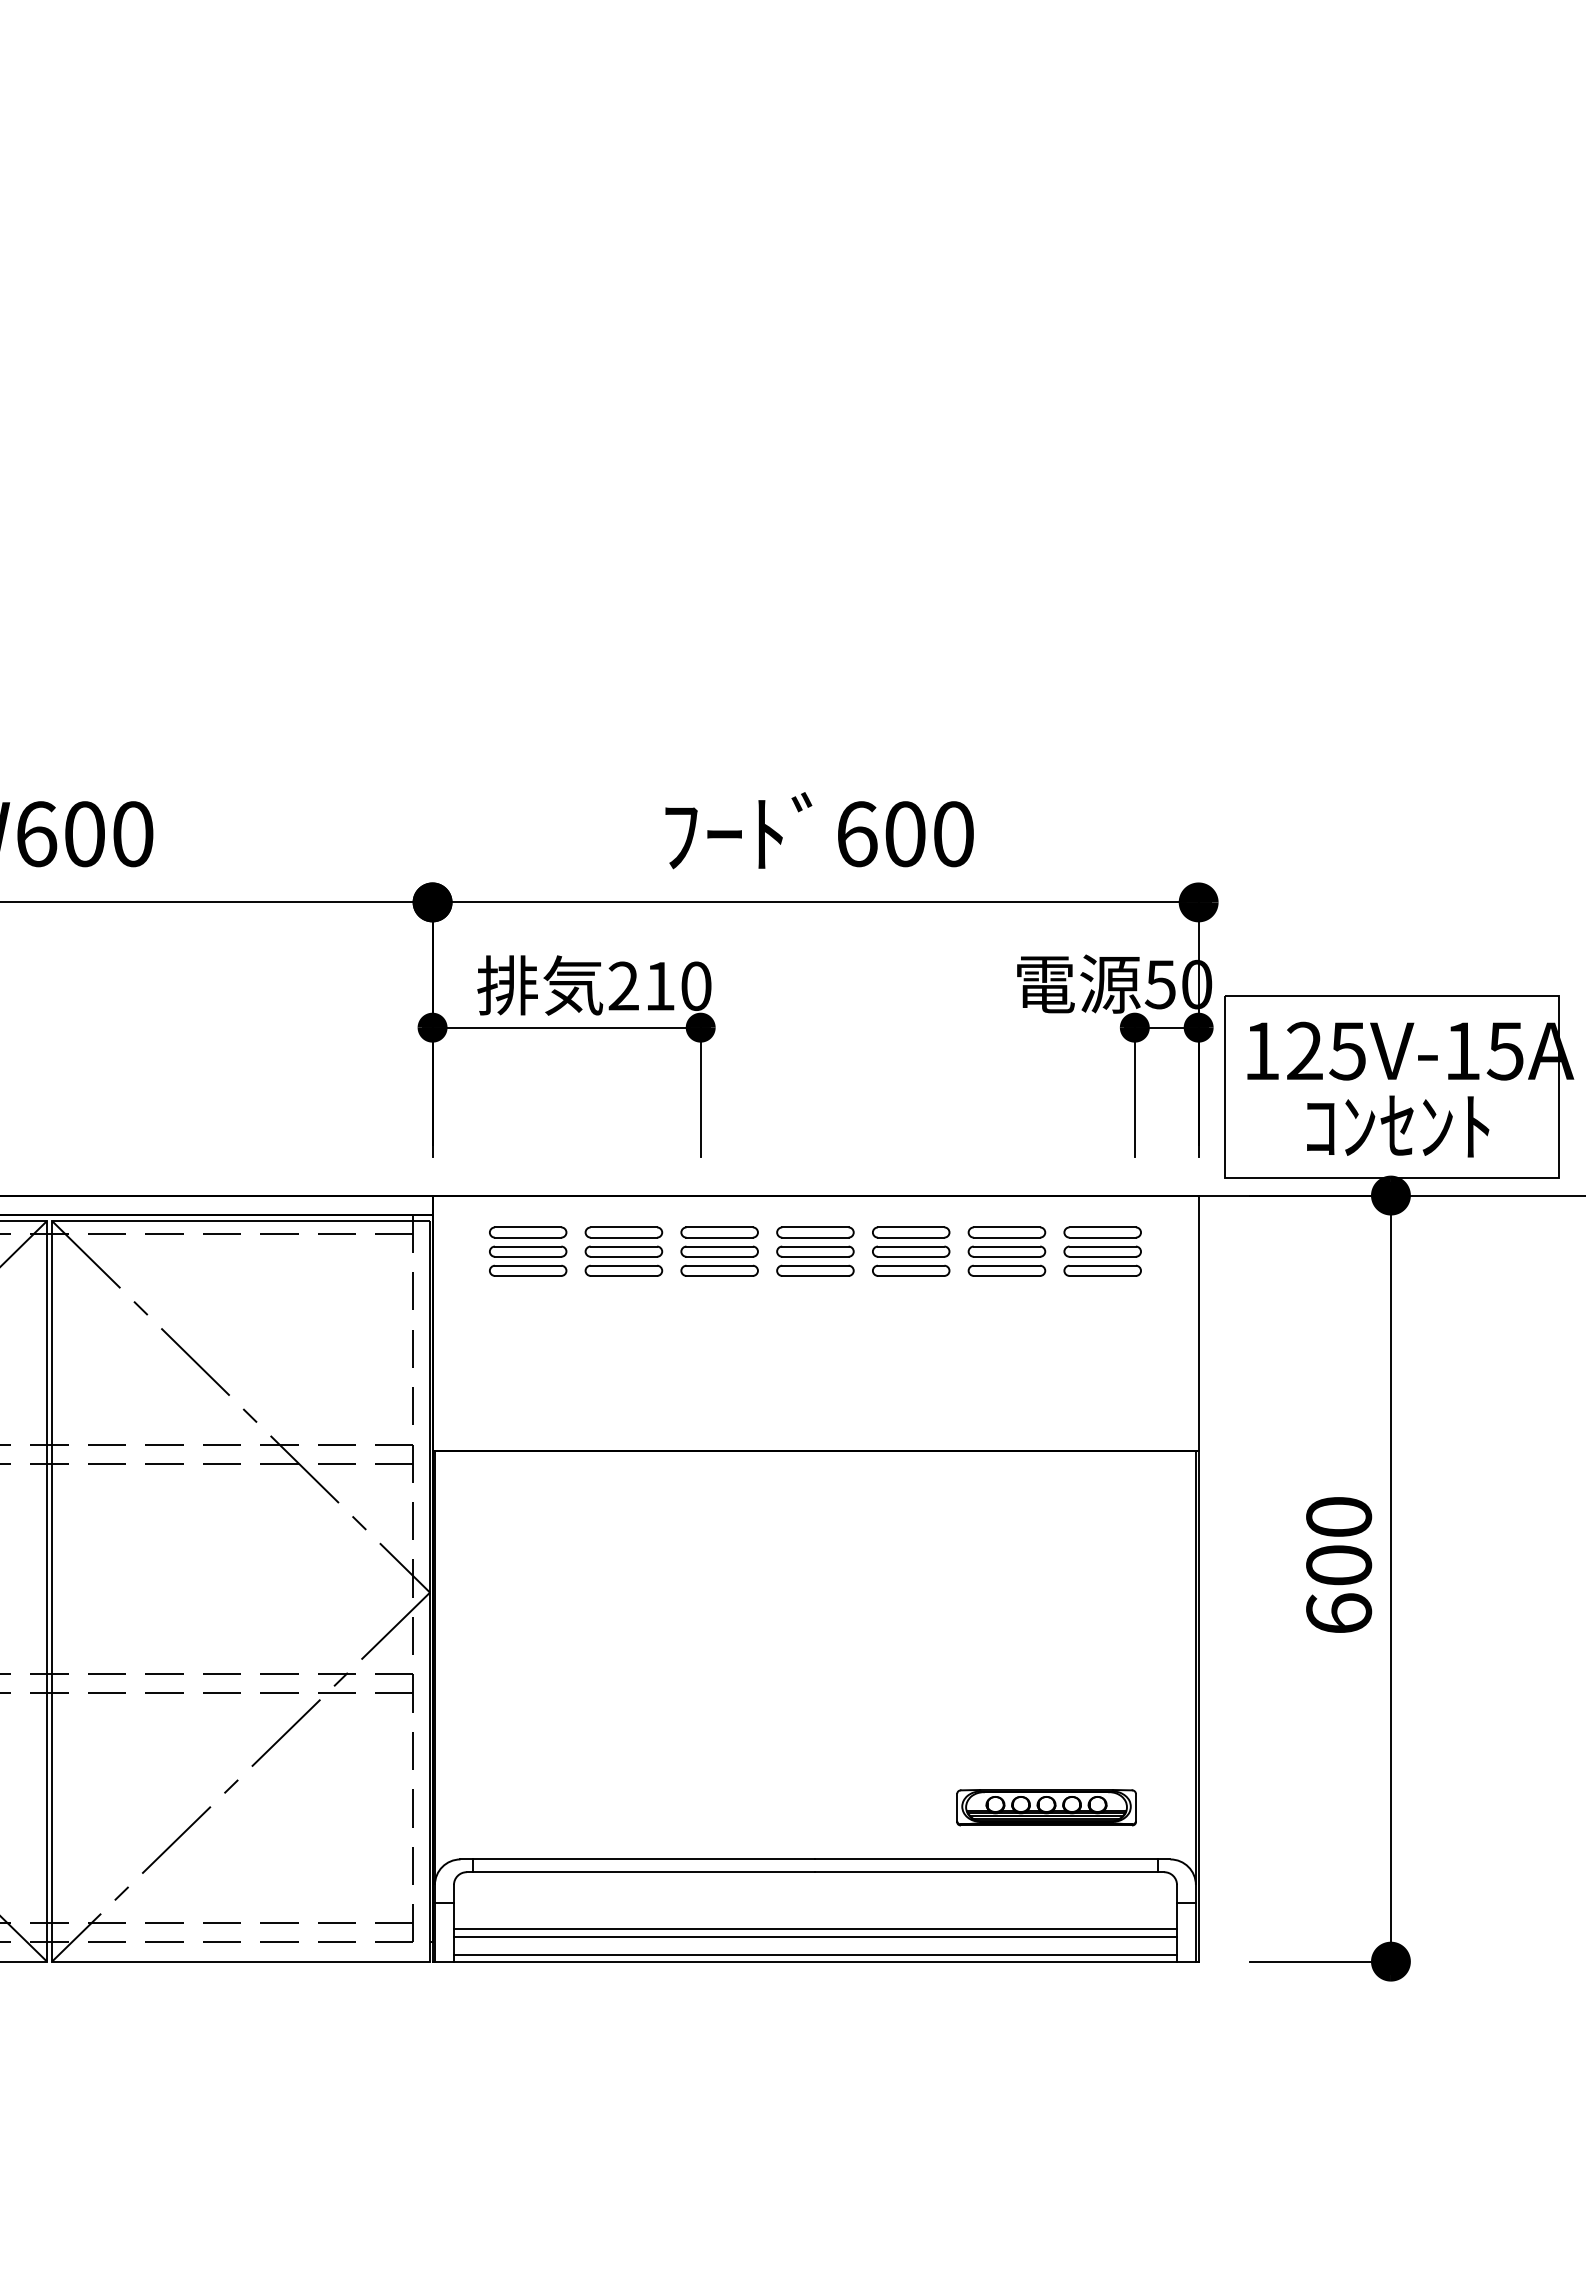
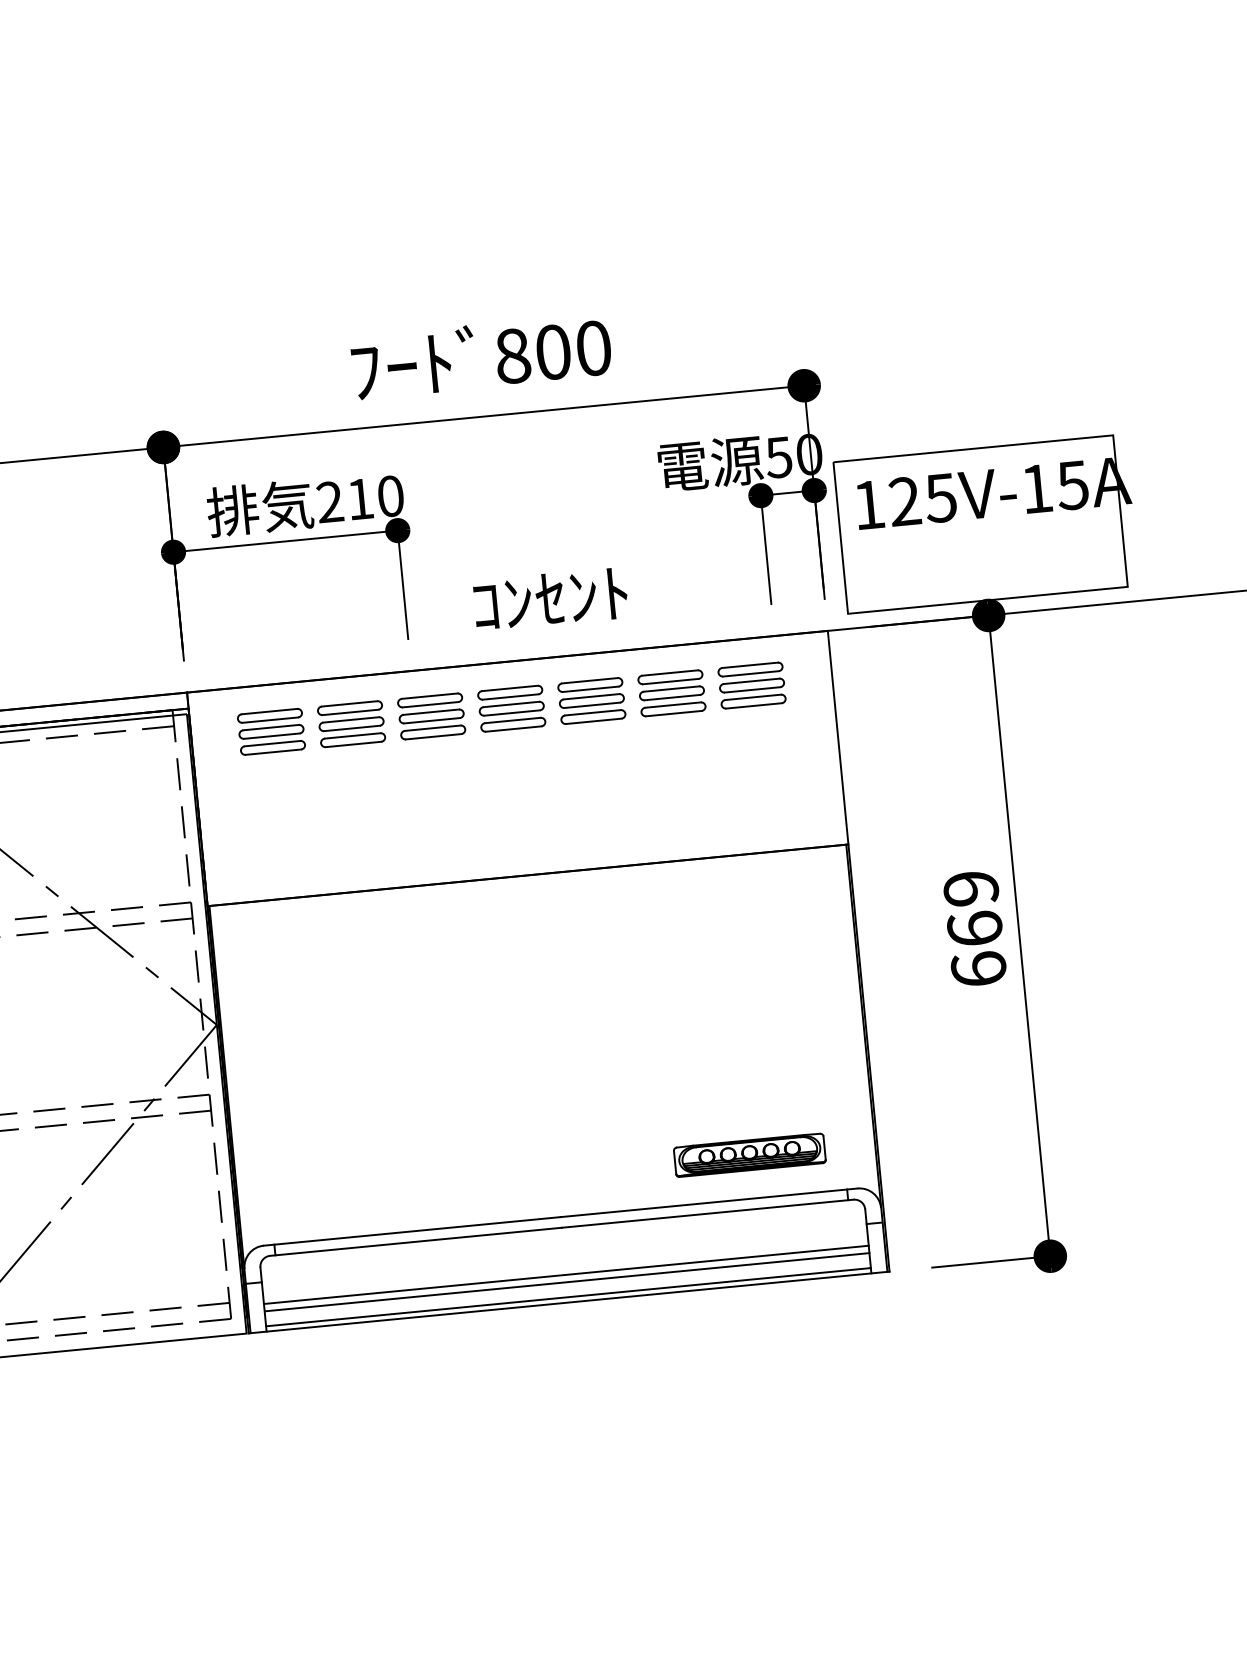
text: (857, 834) -> (513, 356), 600 -> 800
text: (1398, 1126) -> (551, 599), moved
text: (1339, 1541) -> (973, 908), 600 -> 669

